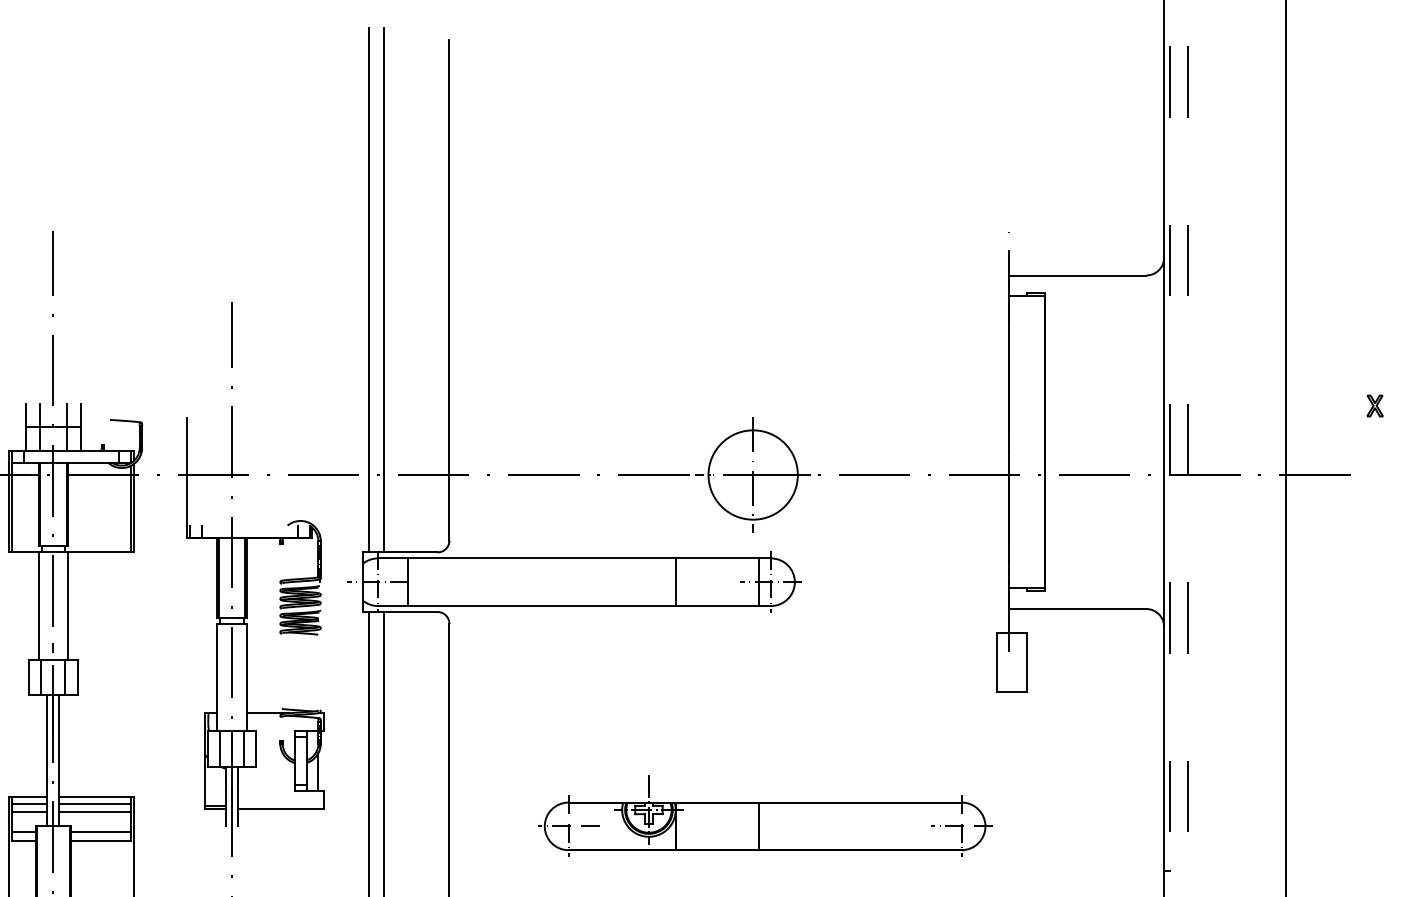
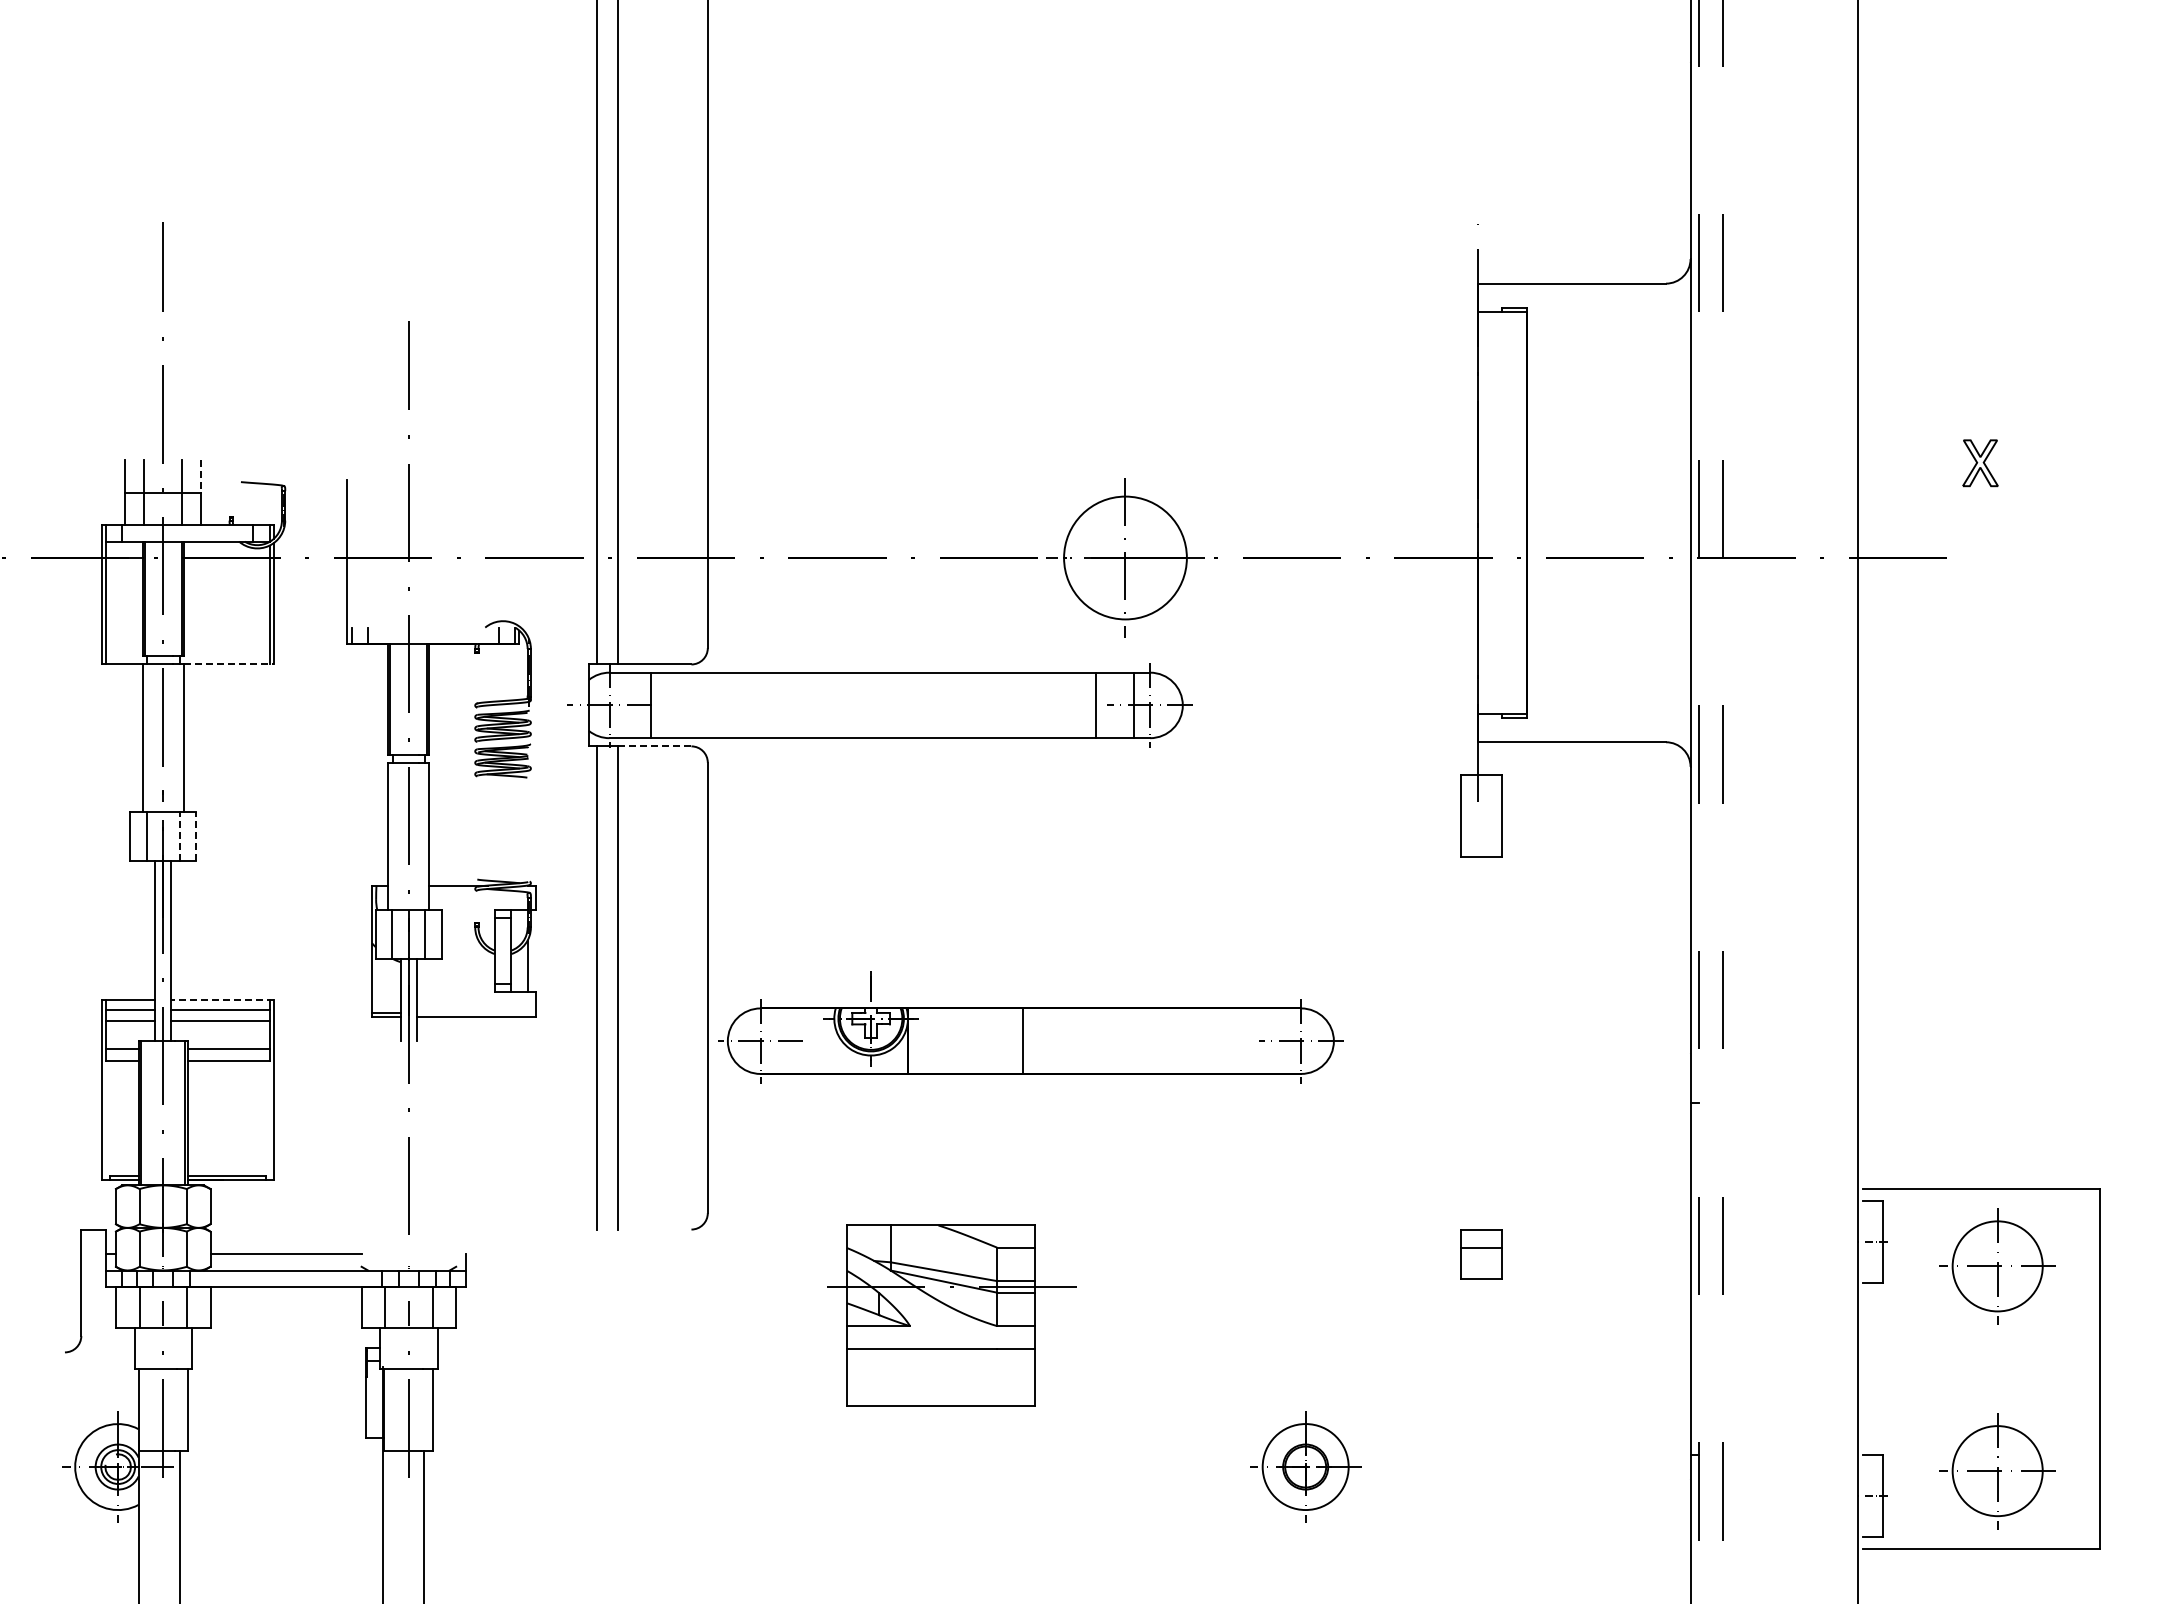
part: (1374, 405) -> (1980, 462), size x1.6
line: (81, 415) -> (201, 476), solid -> dashed
line: (101, 552) -> (229, 664), solid -> dashed
line: (676, 582) -> (1096, 705), moved
line: (410, 612) -> (654, 746), solid -> dashed
line: (65, 677) -> (179, 836), solid -> dashed
line: (77, 677) -> (196, 836), solid -> dashed
line: (96, 796) -> (222, 1000), solid -> dashed
part: (764, 816) -> (1030, 1027), moved

